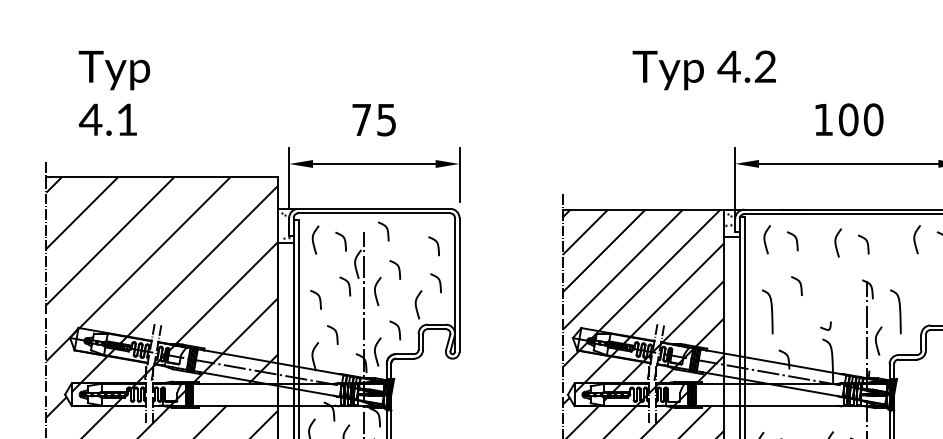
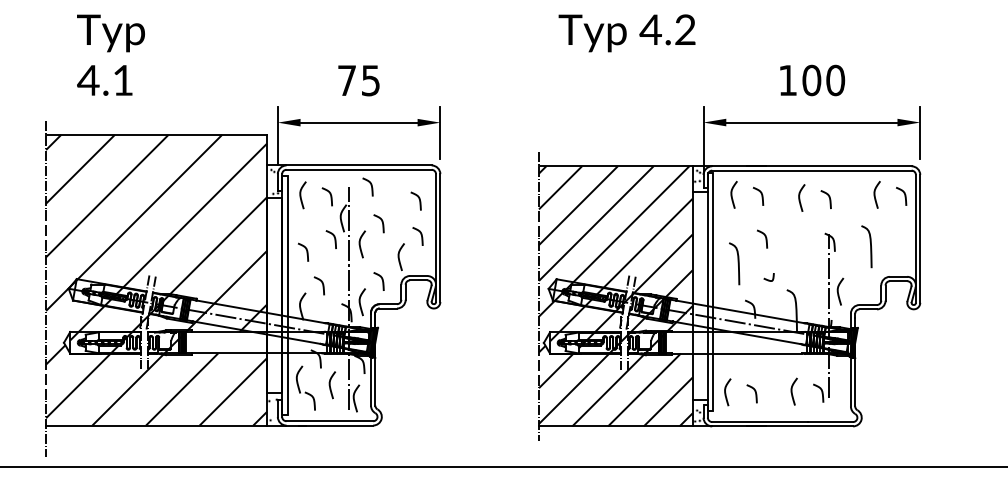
text: (703, 70) -> (626, 33), moved
curve: (899, 311) -> (870, 246), moved
curve: (825, 328) -> (768, 279), moved

